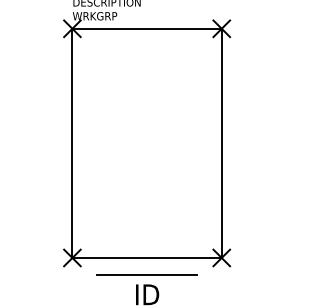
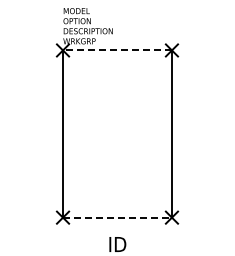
line: (145, 28) -> (116, 50), solid -> dashed
line: (147, 257) -> (117, 217), solid -> dashed
line: (147, 274) -> (117, 229), removed

